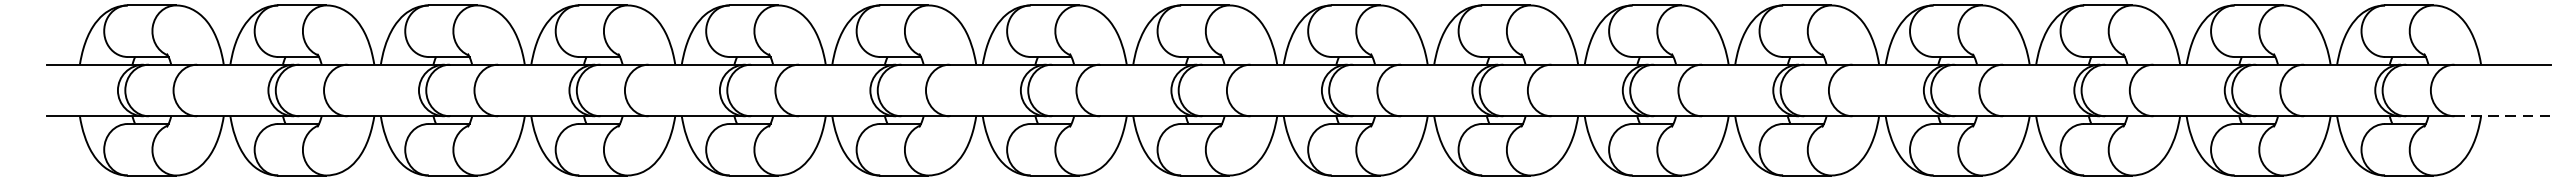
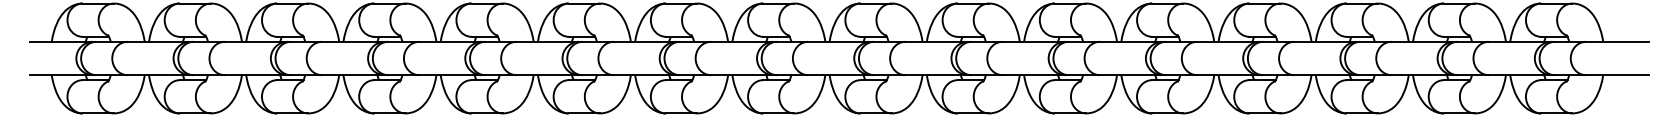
line: (2503, 116) -> (1617, 75), dashed -> solid

